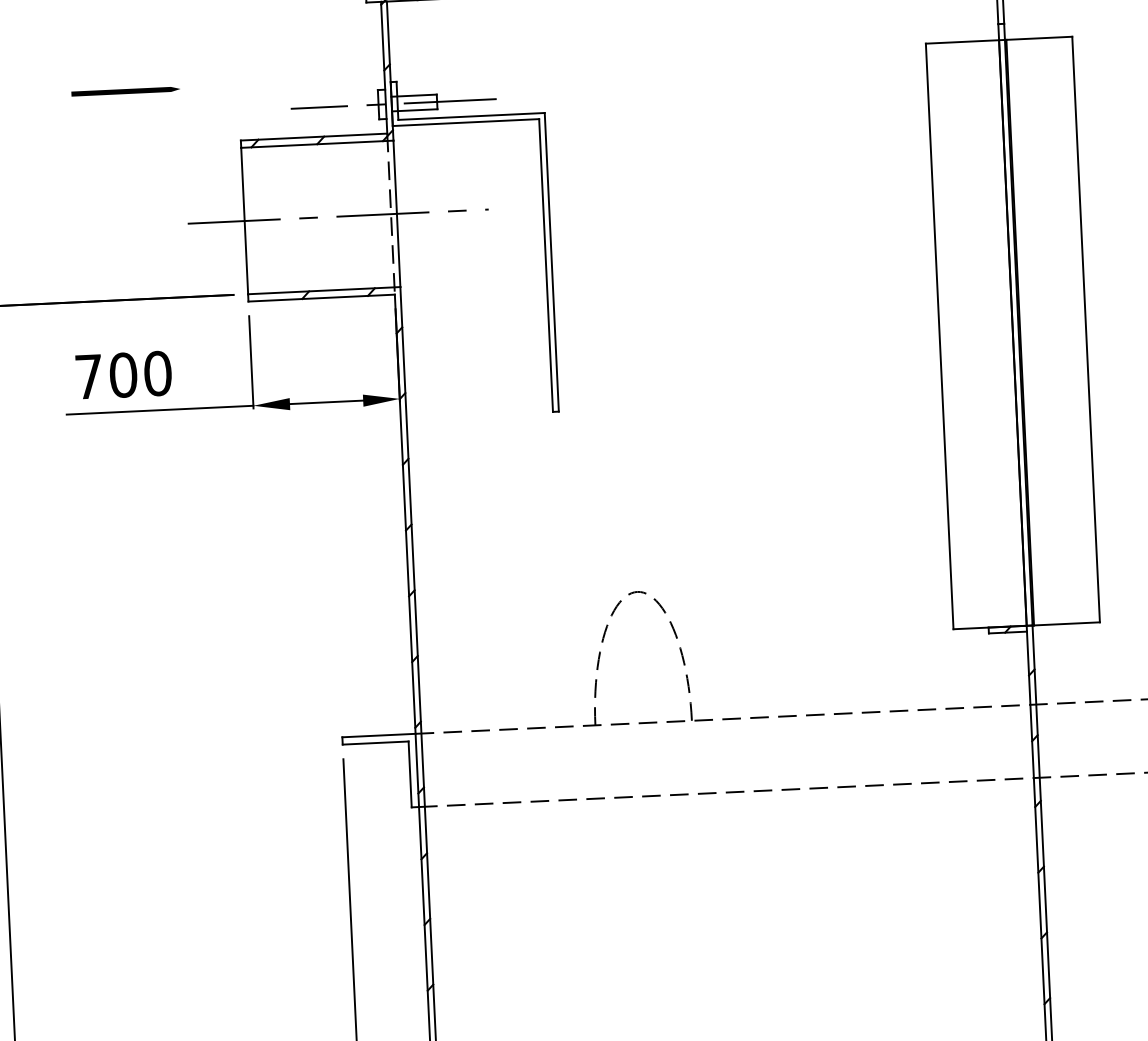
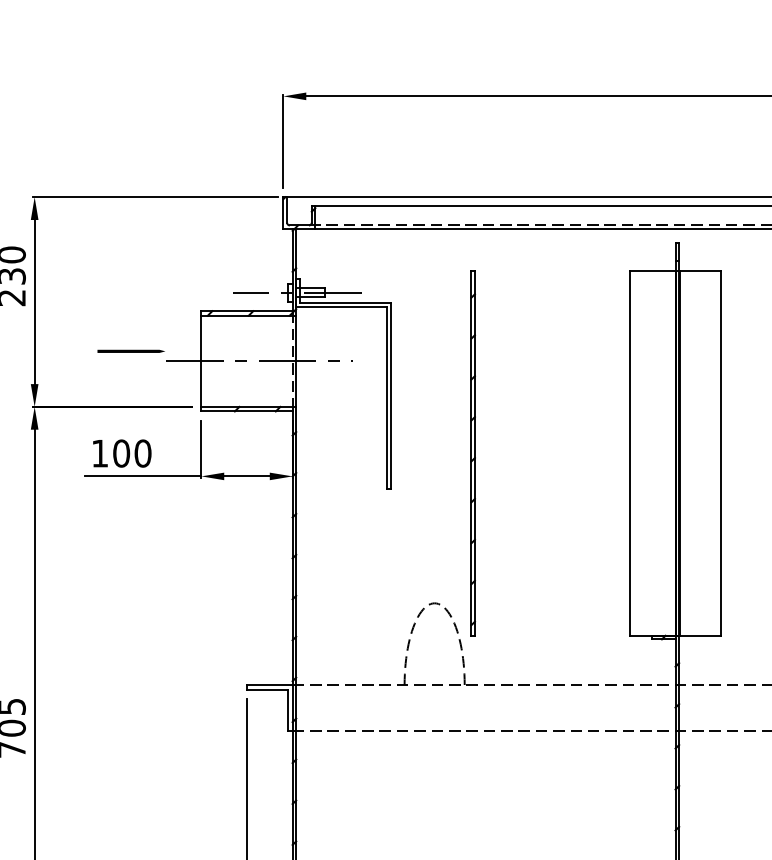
line: (124, 90) -> (130, 350), moved
part: (686, 348) -> (472, 453), added
text: (88, 376) -> (99, 453), 700 -> 100

